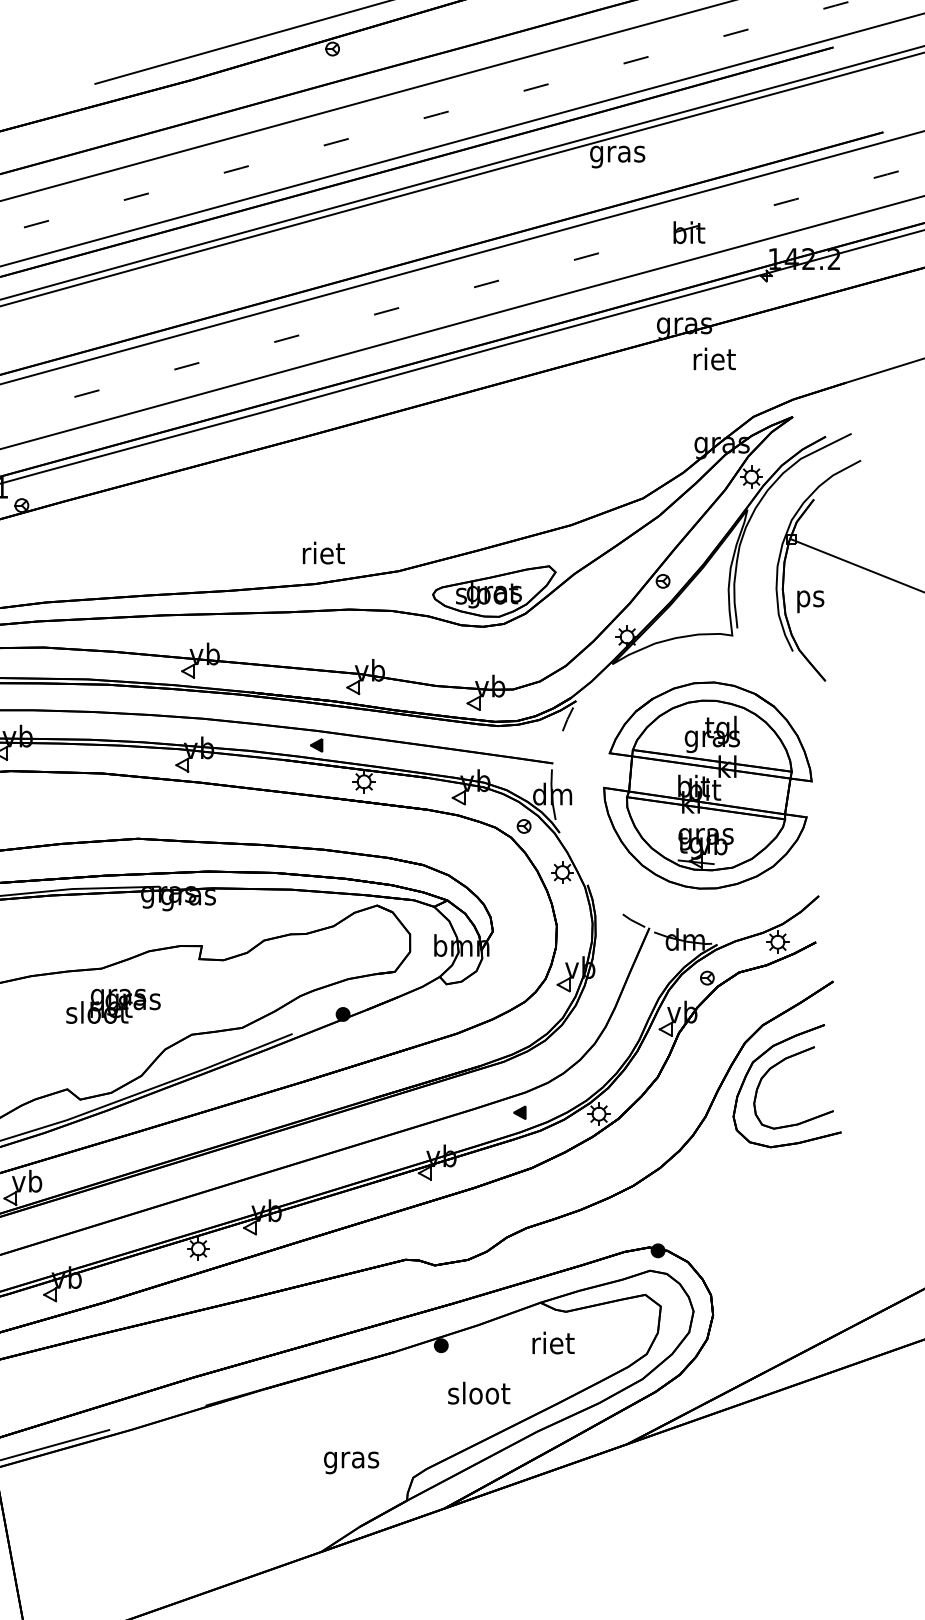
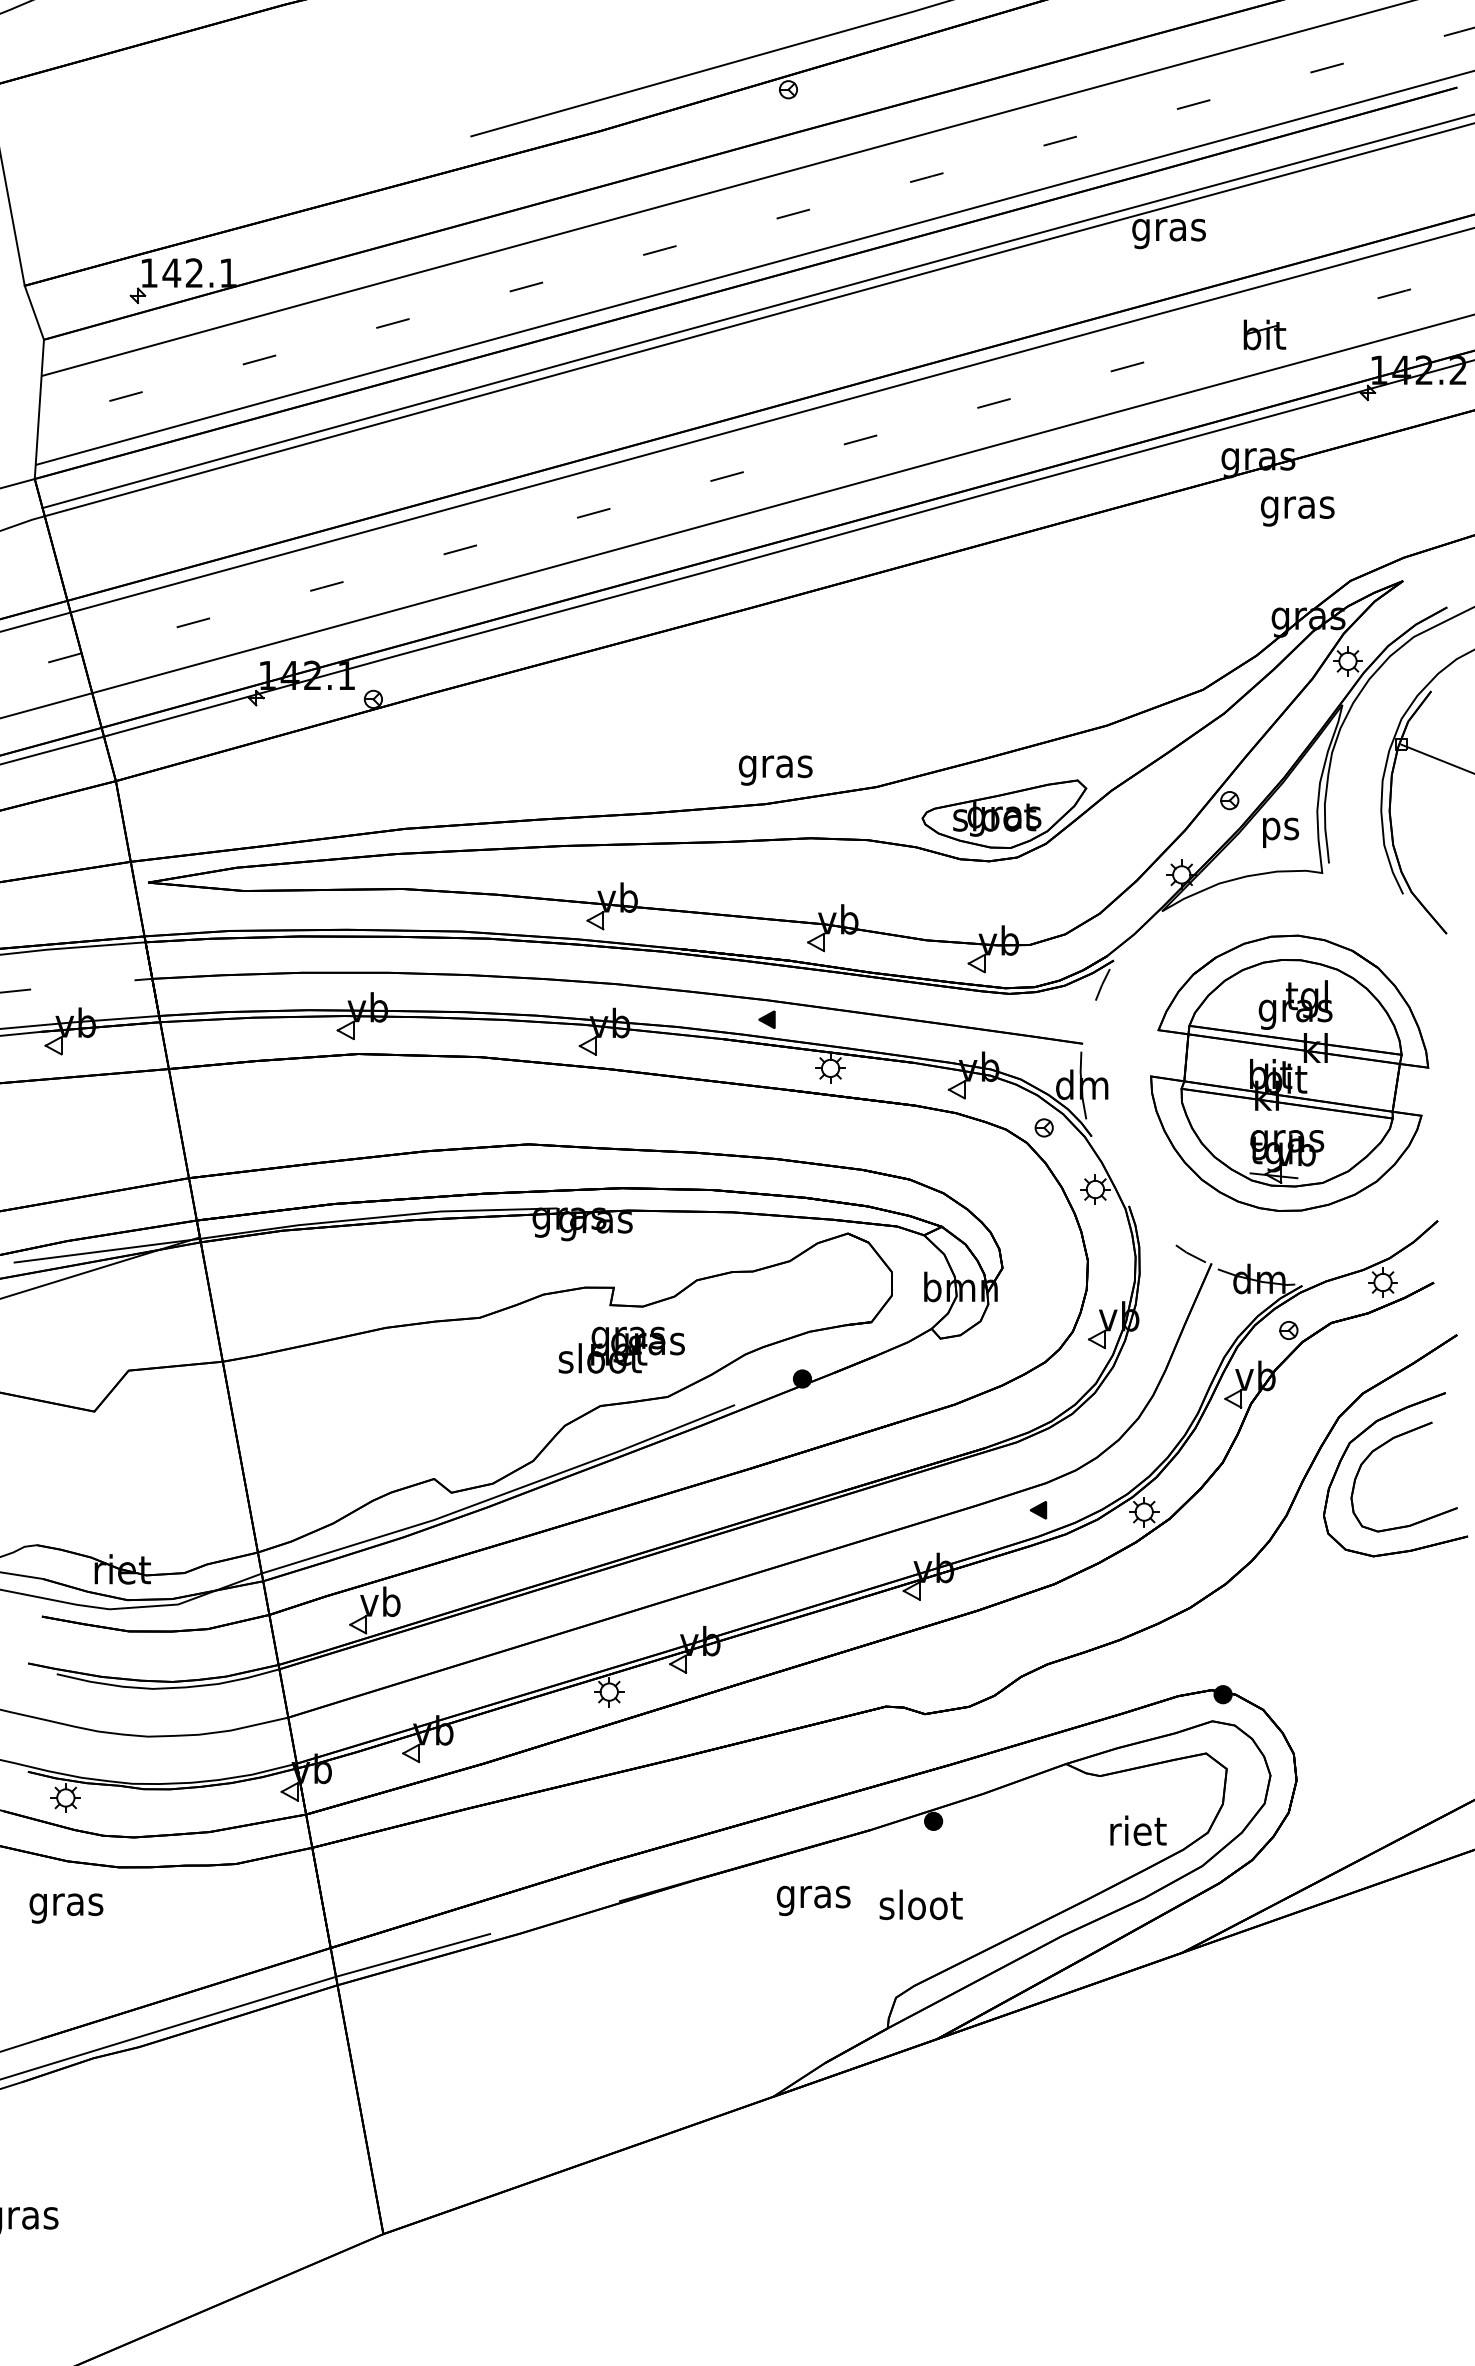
text: (713, 361) -> (1297, 507), riet -> gras
text: (322, 555) -> (775, 766), riet -> gras
text: (811, 601) -> (1281, 832), moved
text: (113, 1005) -> (621, 1349), moved
text: (553, 1342) -> (1138, 1830), moved
text: (478, 1392) -> (920, 1904), moved
text: (351, 1462) -> (813, 1900), moved

